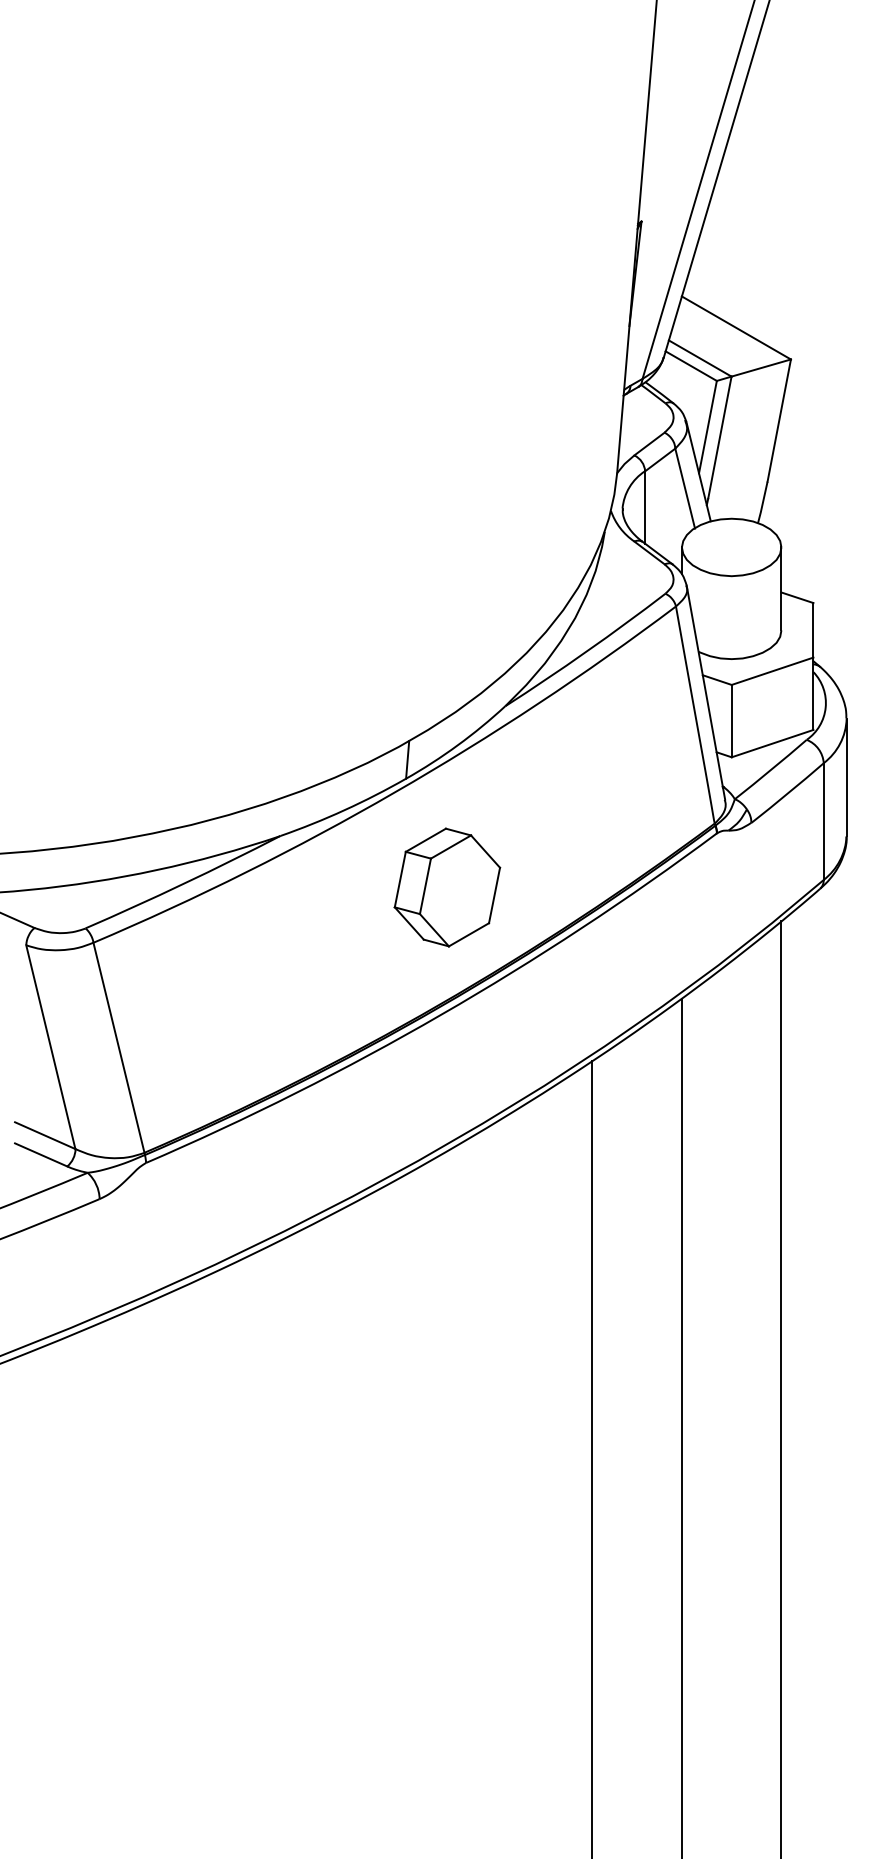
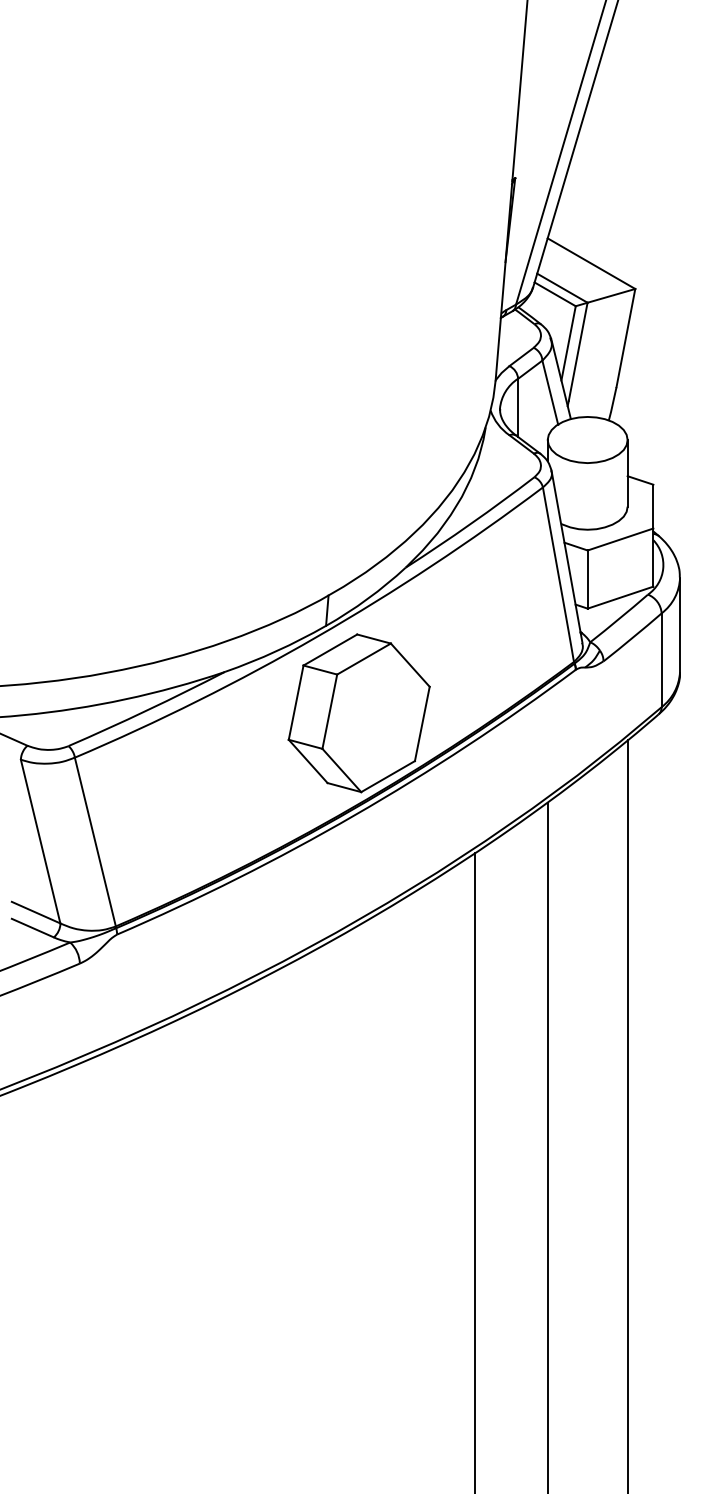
part: (447, 887) -> (359, 713), size x1.67

